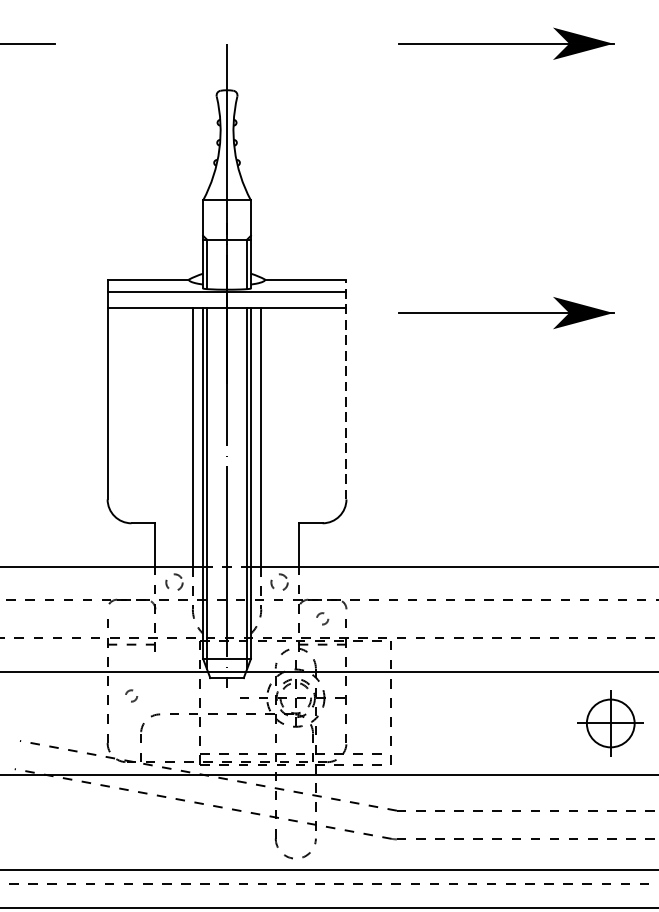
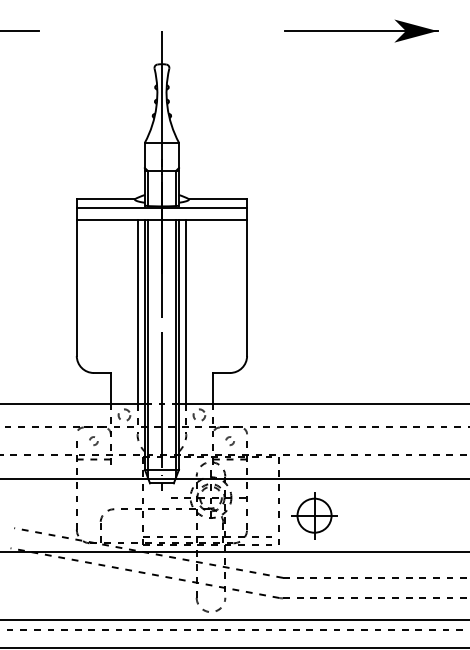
part: (506, 312) -> (361, 222), removed
line: (347, 389) -> (247, 277), dashed -> solid
circle: (131, 695) -> (93, 440), moved
part: (610, 723) -> (314, 515), moved

